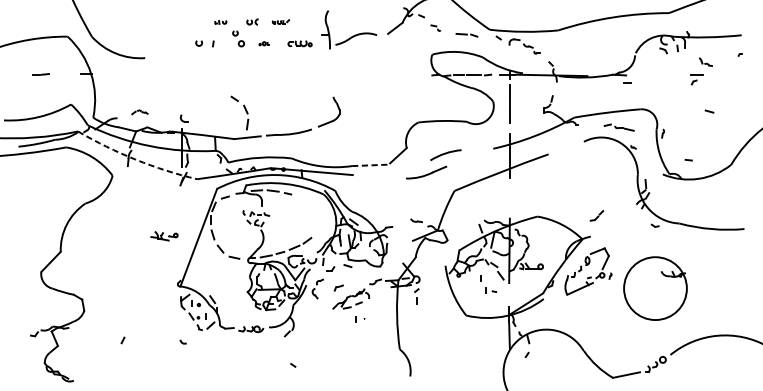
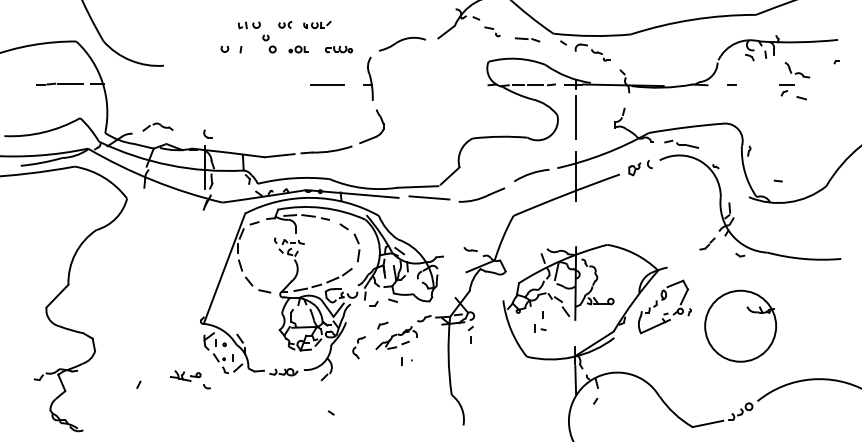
part: (281, 21) -> (317, 24), size x1.43
part: (220, 22) -> (249, 25), size x1.67
part: (435, 27) -> (492, 31), size x1.43
part: (326, 29) -> (368, 78), moved
part: (264, 43) -> (298, 49), size x1.67
part: (705, 62) -> (797, 70), size x1.67
line: (62, 73) -> (70, 83), added
line: (289, 74) -> (326, 84), added
line: (627, 81) -> (731, 84), moved
part: (244, 110) -> (355, 239), moved
part: (139, 111) -> (157, 126), size x1.67
line: (709, 111) -> (801, 98), moved
part: (619, 126) -> (681, 143), moved
part: (566, 149) -> (640, 168), added
arc: (445, 154) -> (531, 174), moved
arc: (135, 159) -> (153, 180), dashed -> solid
line: (370, 164) -> (418, 186), dashed -> solid
line: (380, 174) -> (429, 197), added
part: (596, 215) -> (707, 243), moved
part: (164, 235) -> (185, 375), moved
part: (317, 288) -> (358, 347), moved
part: (491, 290) -> (540, 328), moved

